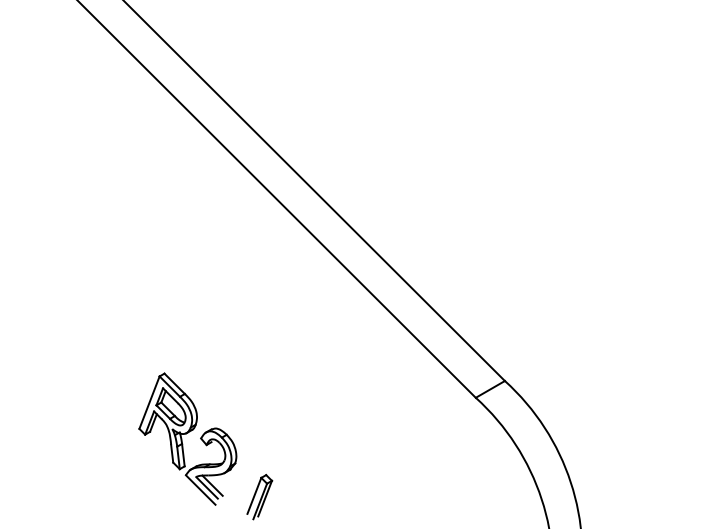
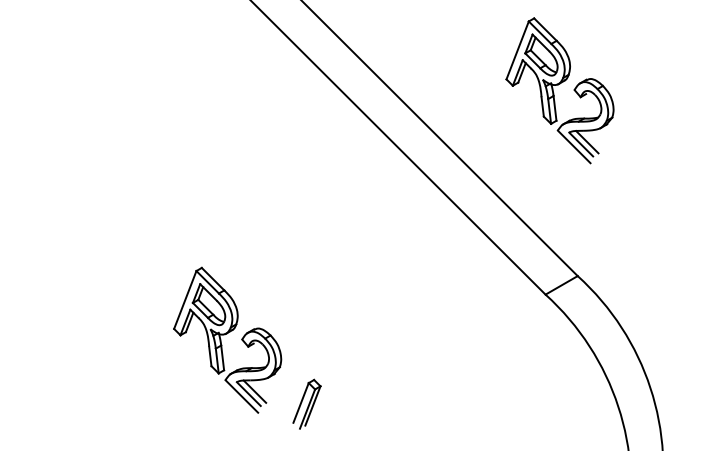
part: (488, 212) -> (559, 90), added

